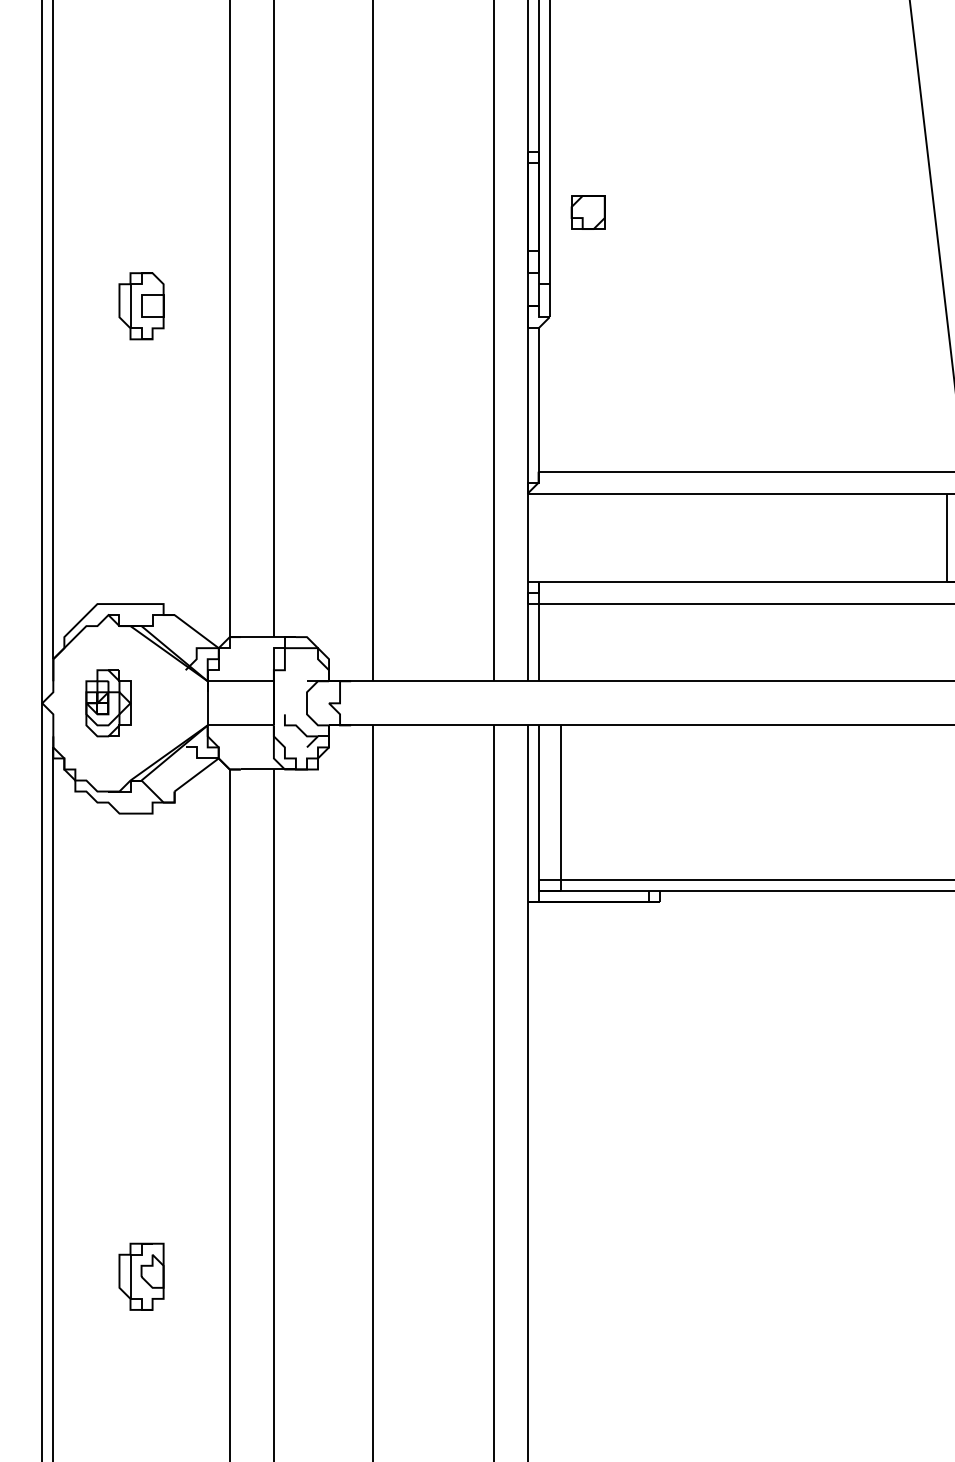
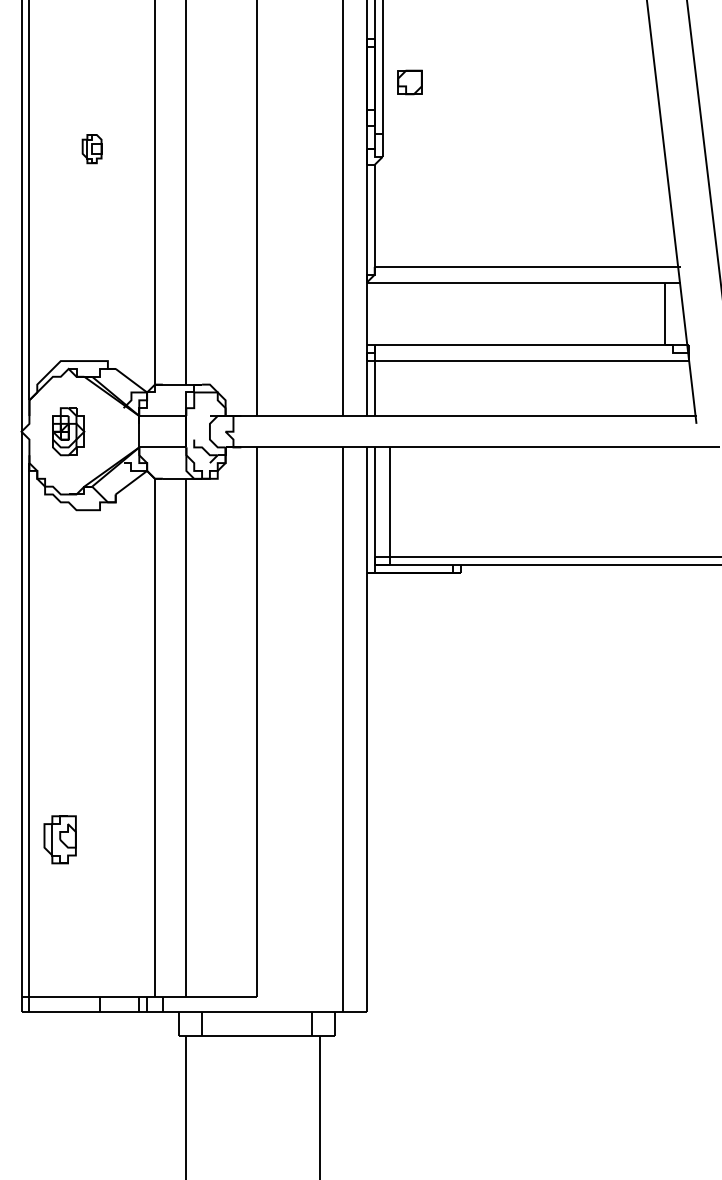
part: (140, 305) -> (91, 148), size x0.6
part: (140, 1276) -> (59, 839), moved

